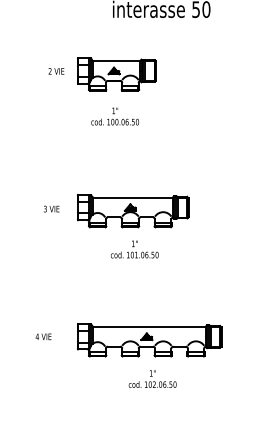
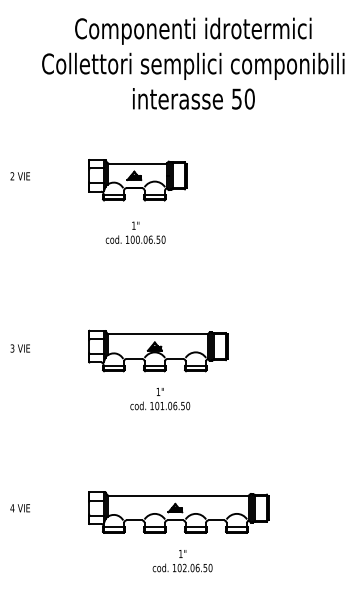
text: (55, 71) -> (19, 176), moved
text: (51, 209) -> (19, 348), moved
text: (43, 337) -> (19, 508), moved

